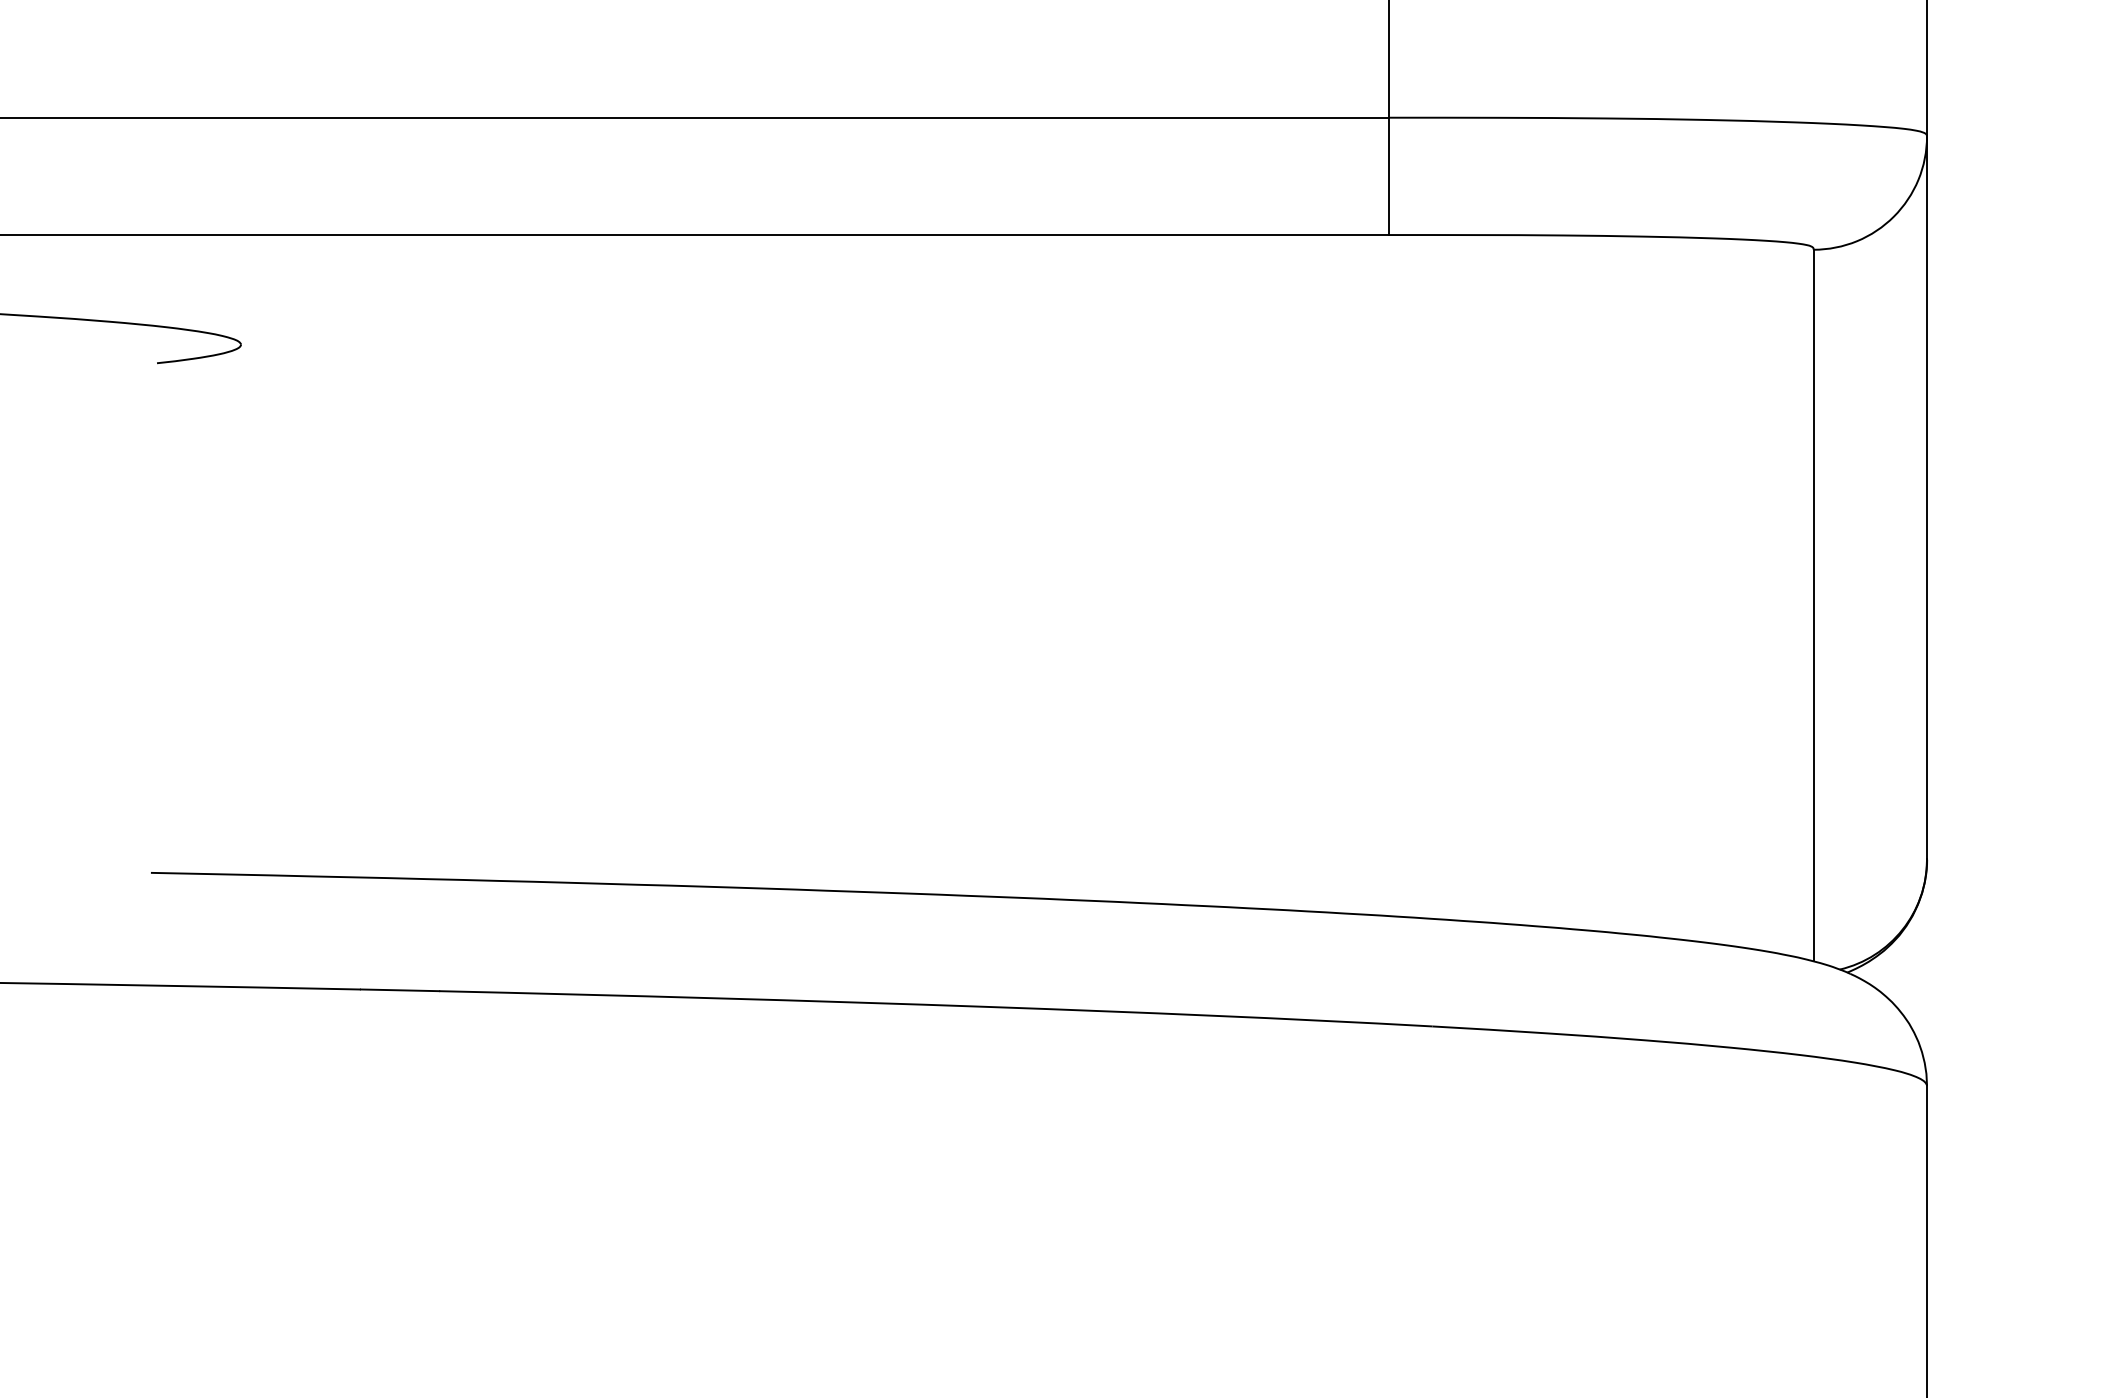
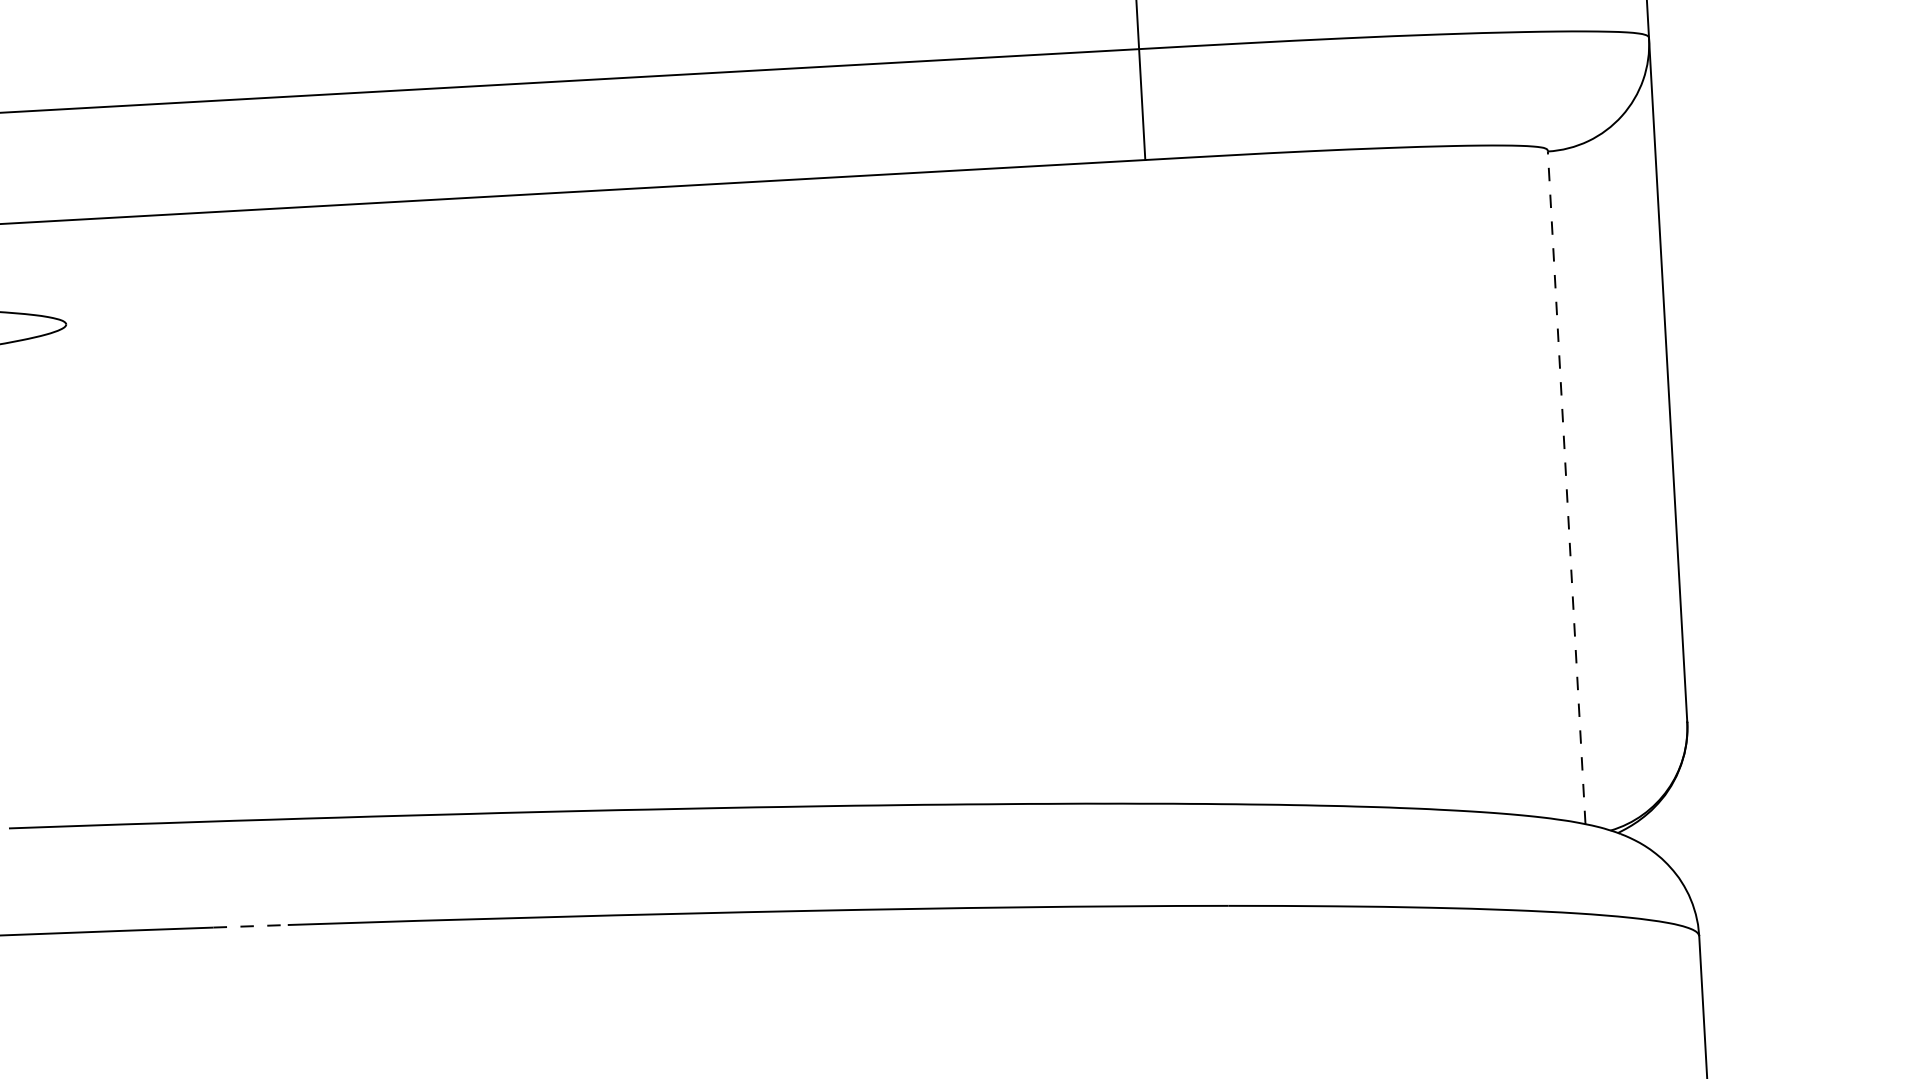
line: (1813, 605) -> (1566, 487), solid -> dashed
line: (400, 990) -> (251, 926), solid -> dashed

